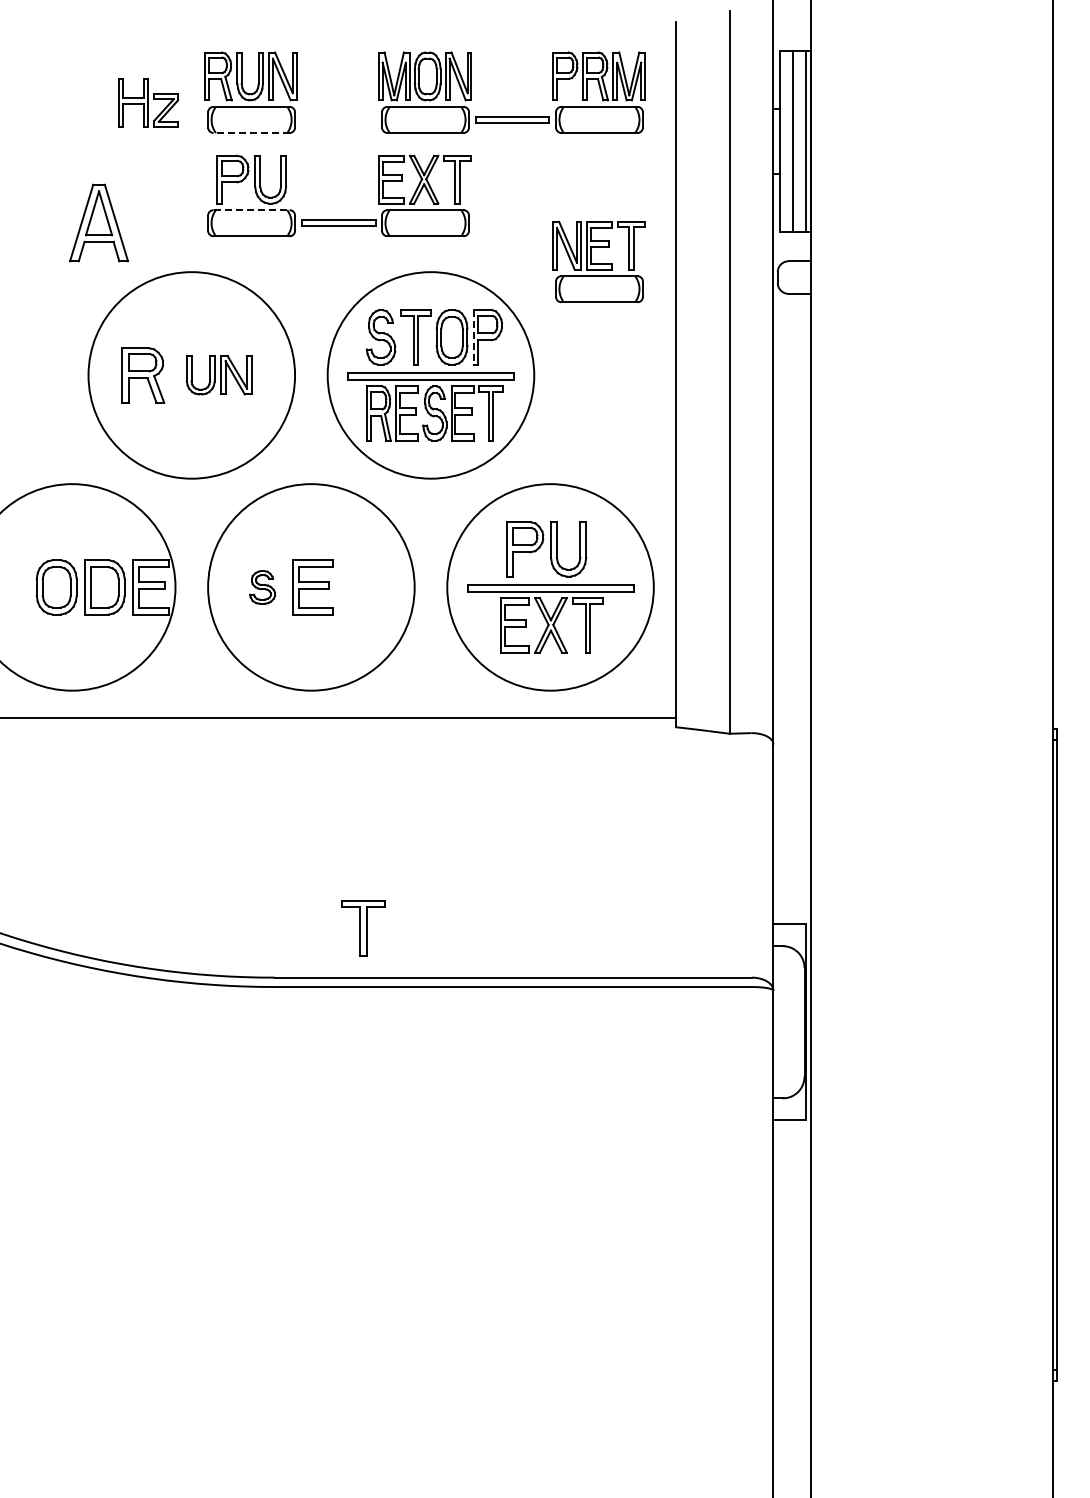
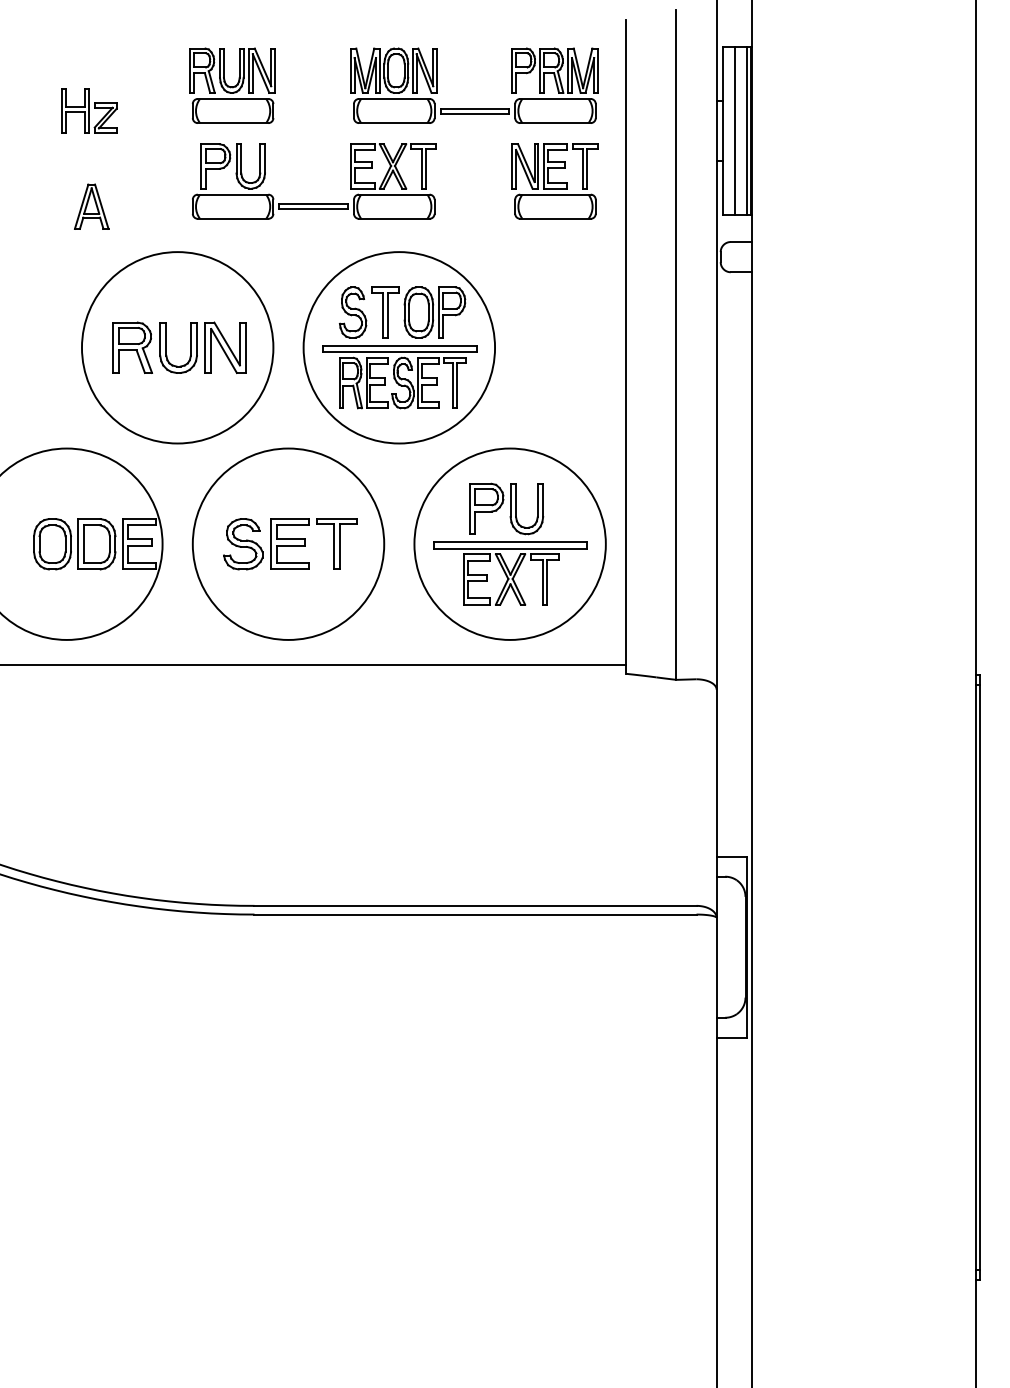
part: (148, 102) -> (89, 110), moved
line: (251, 132) -> (233, 122), dashed -> solid
line: (252, 210) -> (233, 194), dashed -> solid
part: (98, 223) -> (91, 207), size x0.62
part: (598, 261) -> (554, 181), moved
line: (473, 337) -> (438, 312), dashed -> solid
part: (219, 375) -> (203, 347), size x1.43
part: (262, 587) -> (243, 544), size x1.67
part: (363, 928) -> (336, 544), moved

